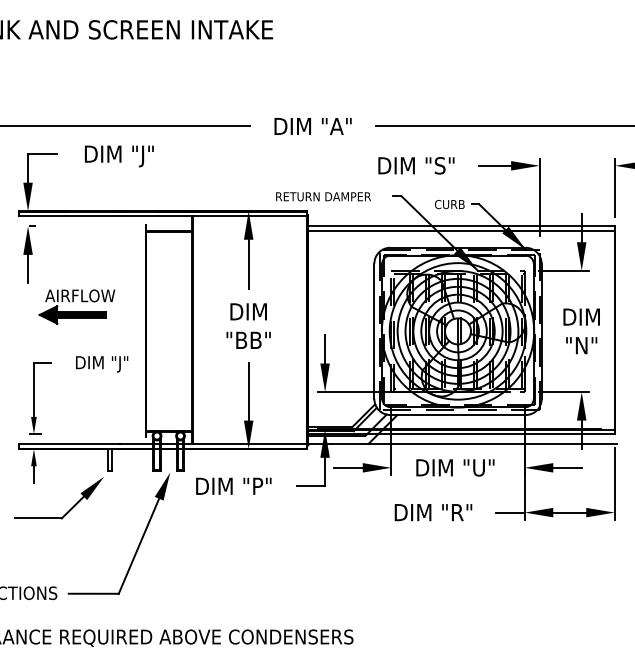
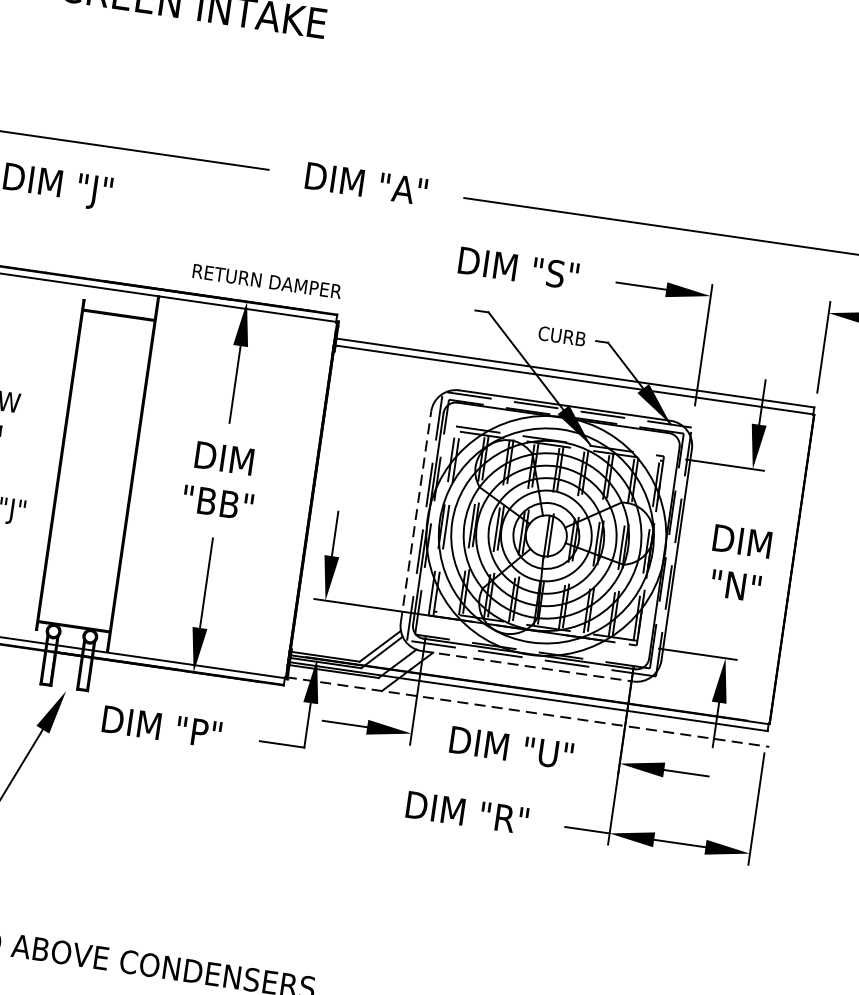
text: (323, 196) -> (267, 281), moved
line: (374, 331) -> (416, 517), solid -> dashed
line: (458, 415) -> (528, 667), solid -> dashed
line: (462, 443) -> (528, 711), solid -> dashed

